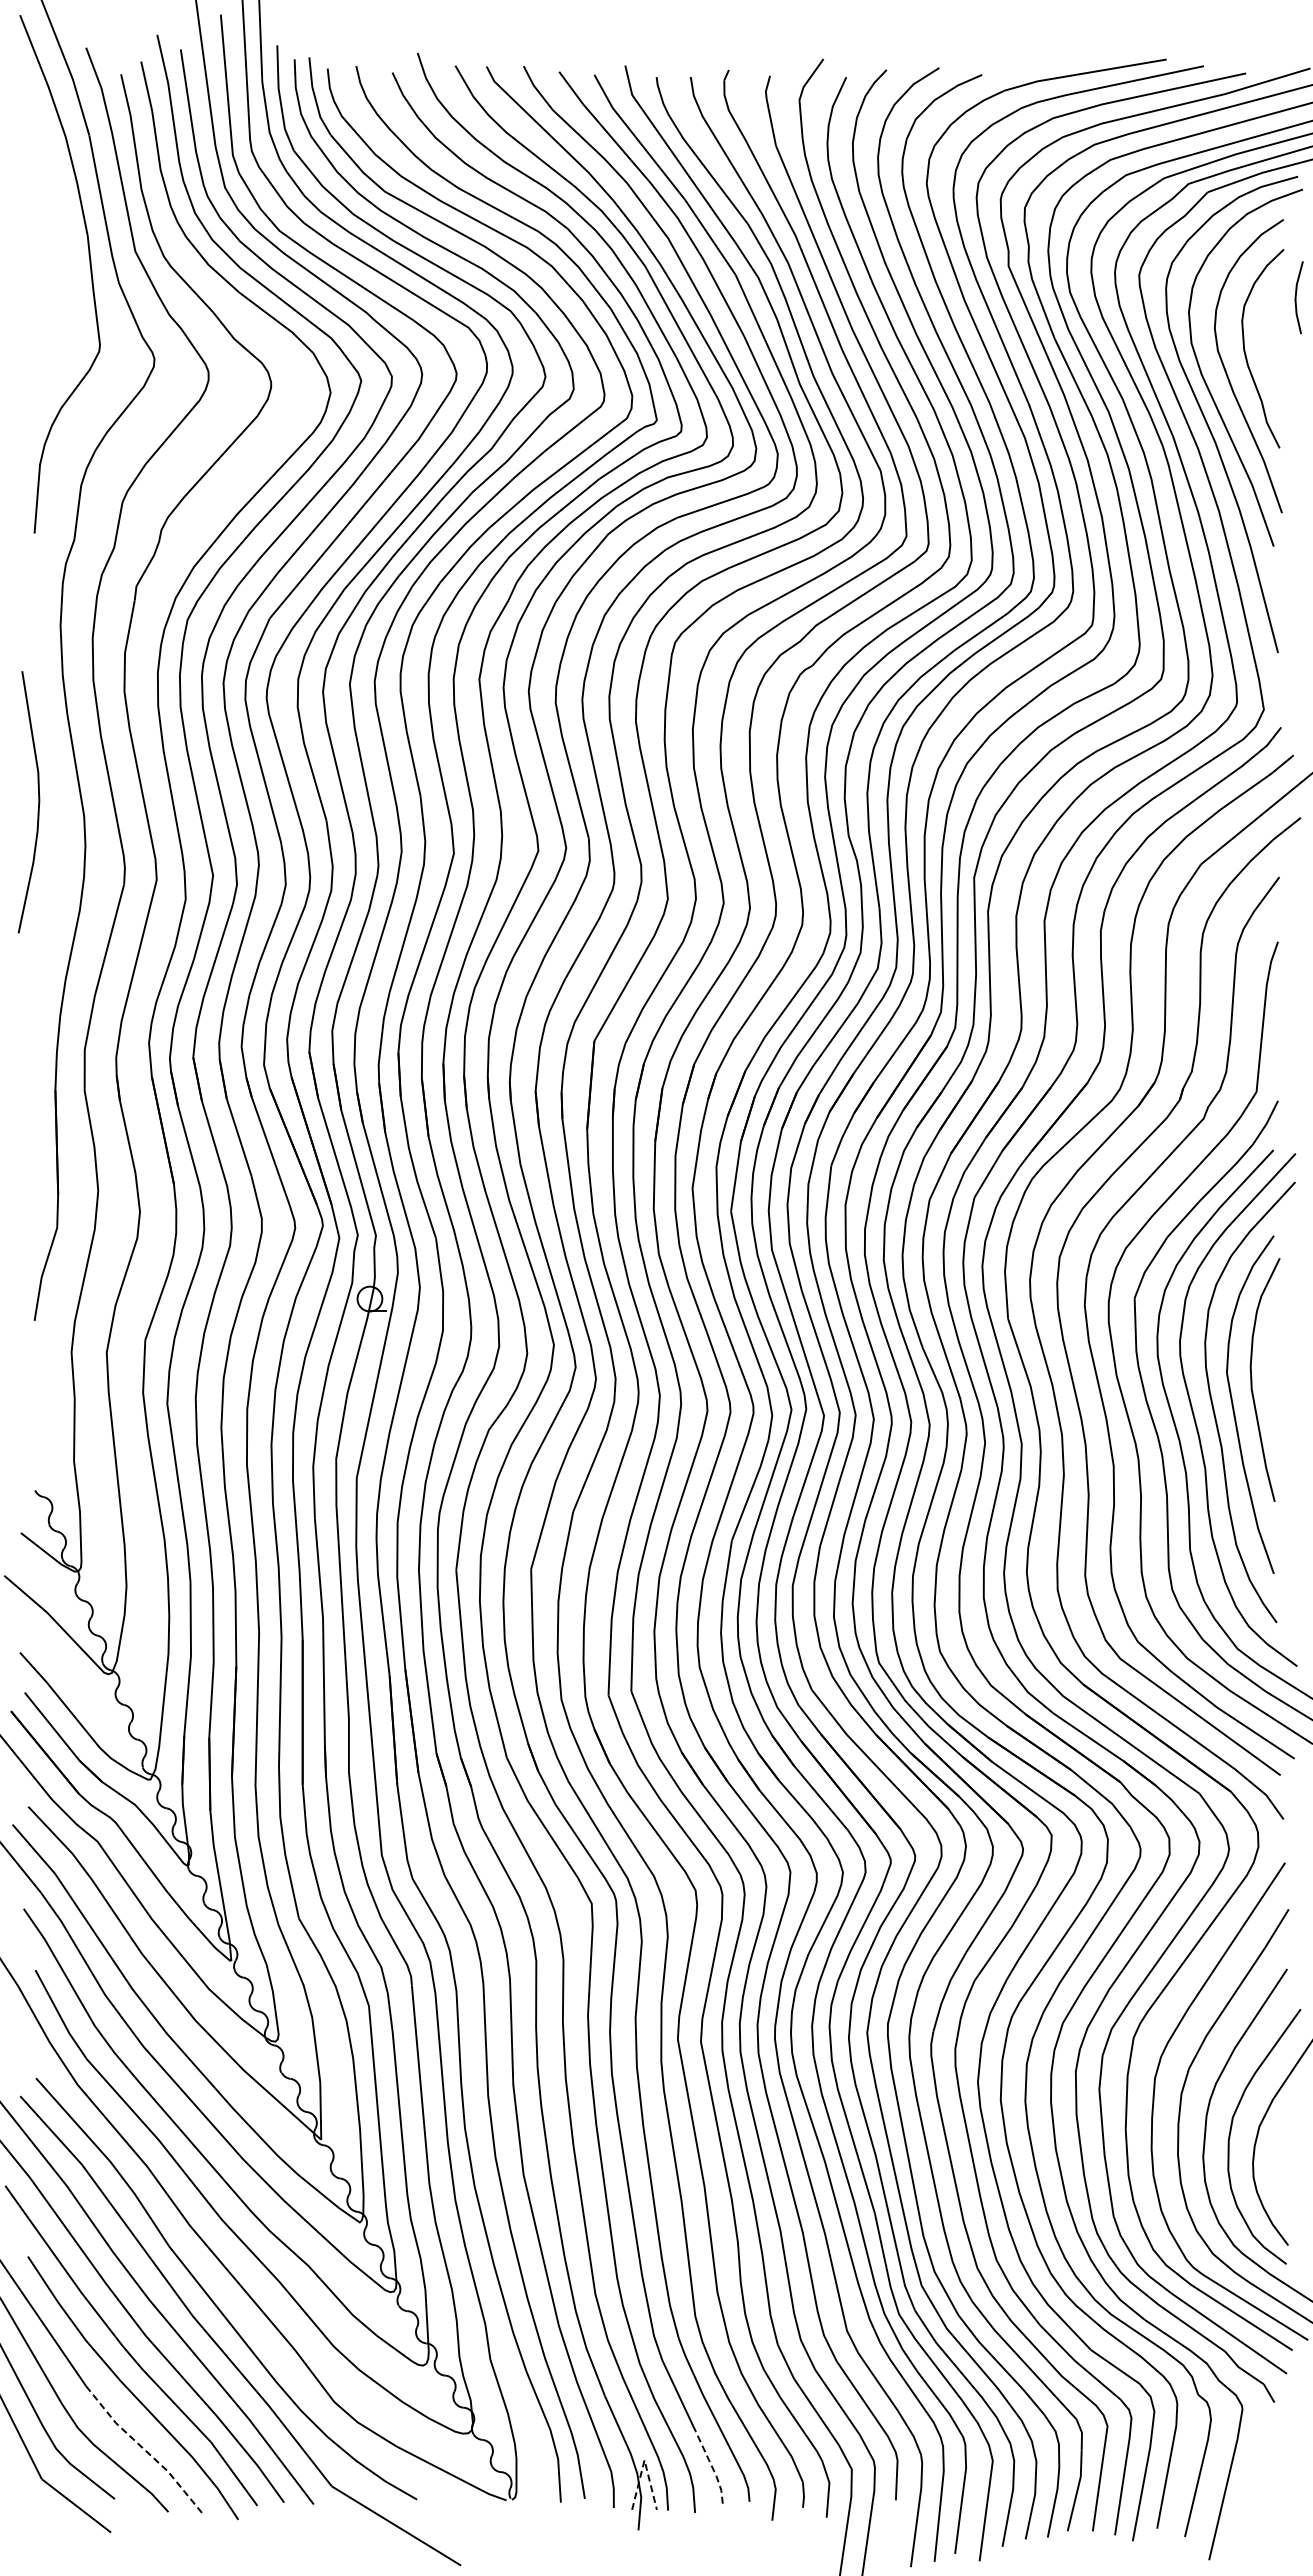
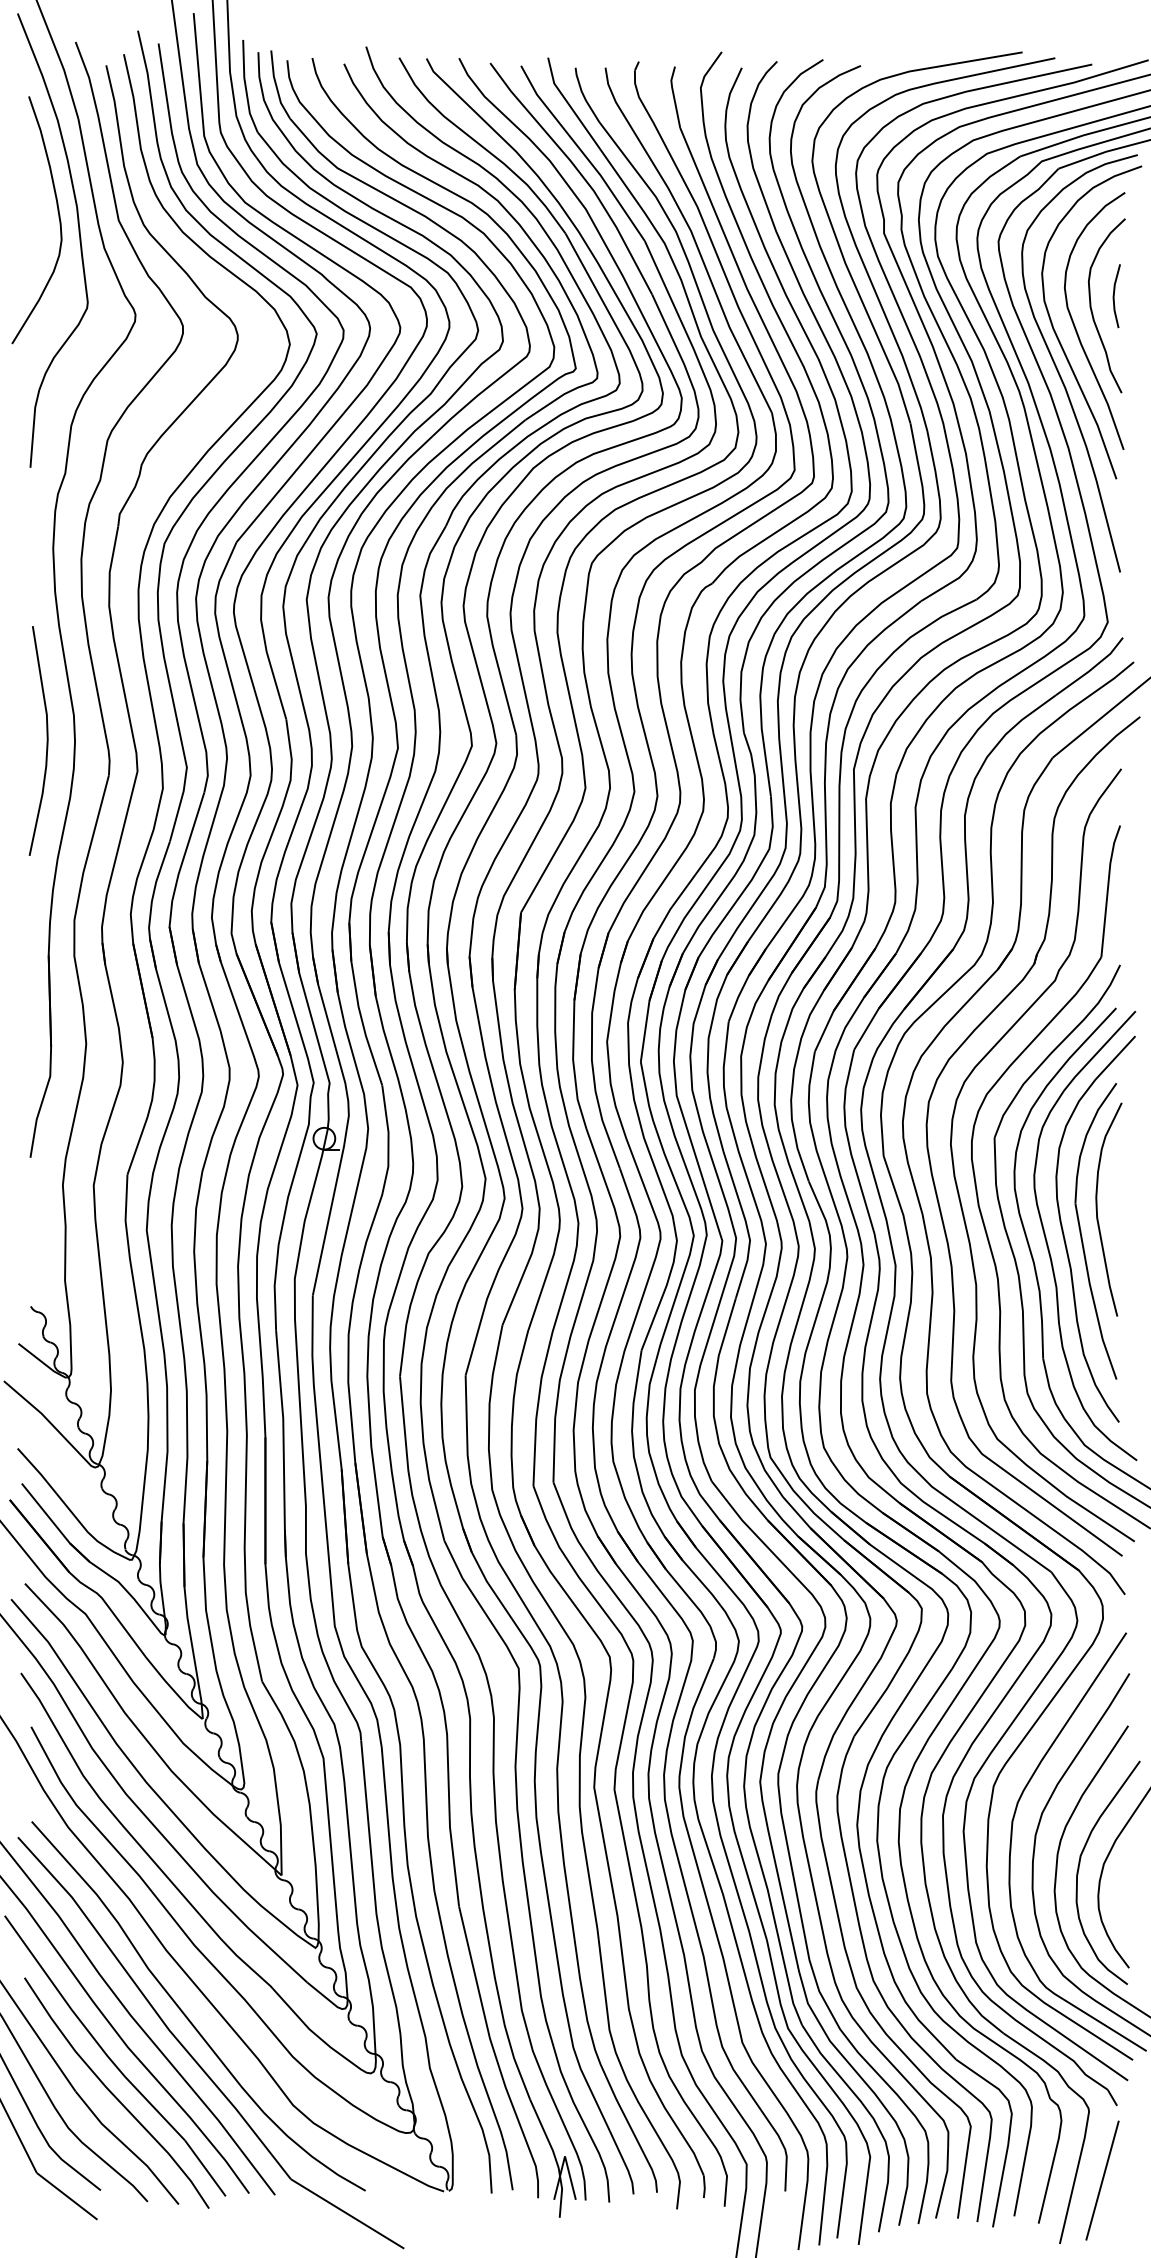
curve: (66, 247) -> (58, 217), added
line: (1296, 297) -> (1114, 295), moved
curve: (38, 802) -> (47, 741), moved
line: (145, 2450) -> (127, 2147), dashed -> solid
line: (644, 2460) -> (564, 2156), dashed -> solid
line: (712, 2467) -> (624, 2162), dashed -> solid
line: (1257, 2487) -> (1102, 2180), added

